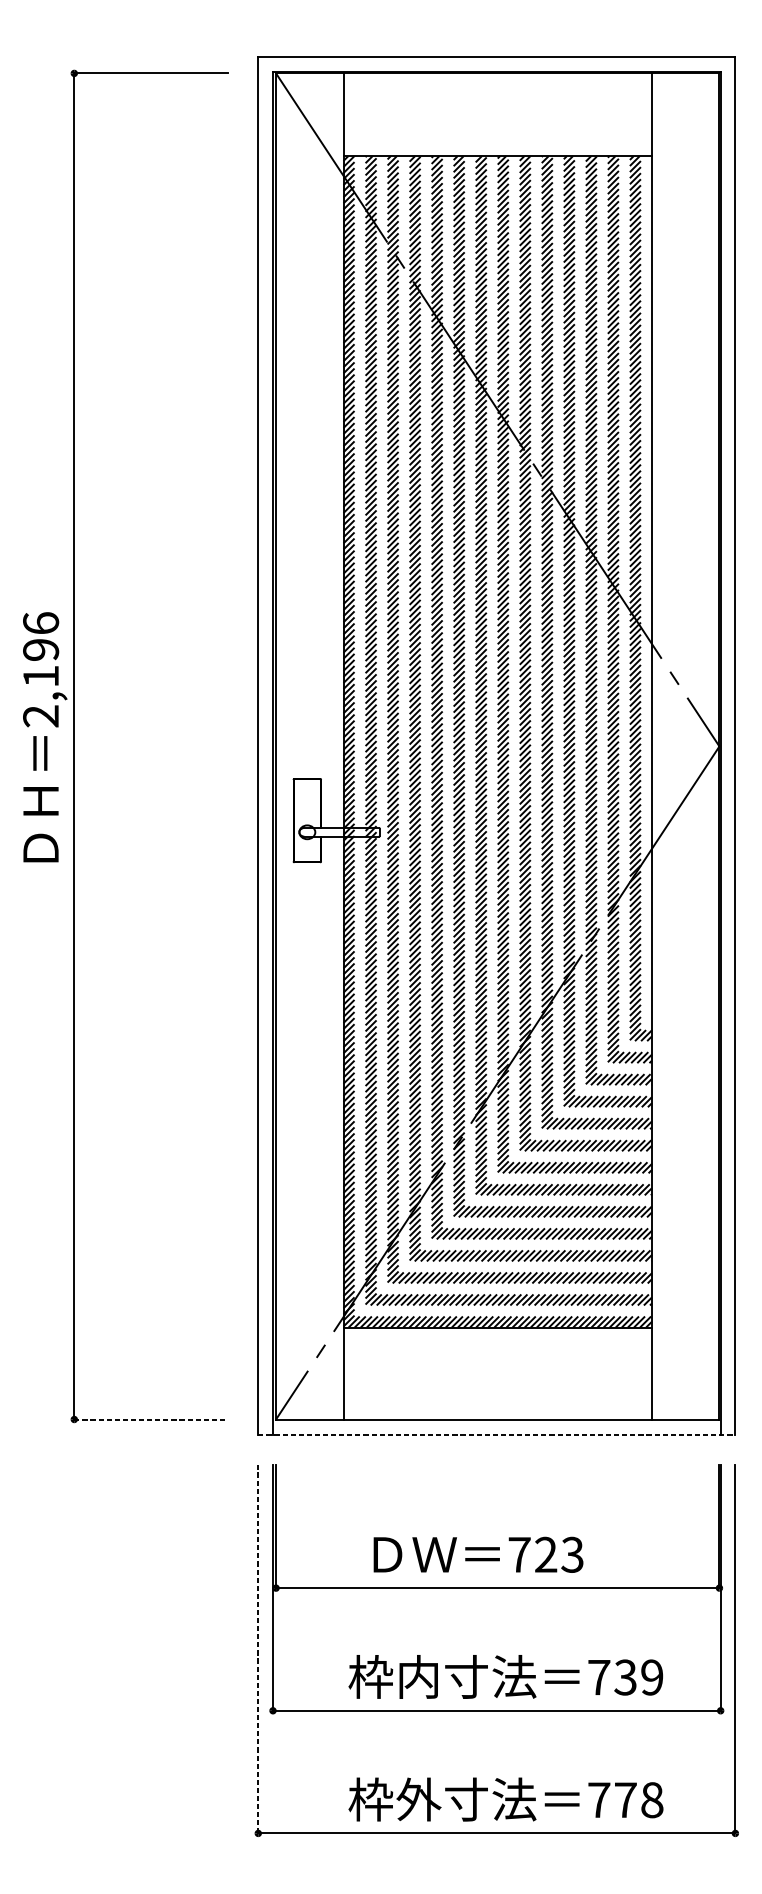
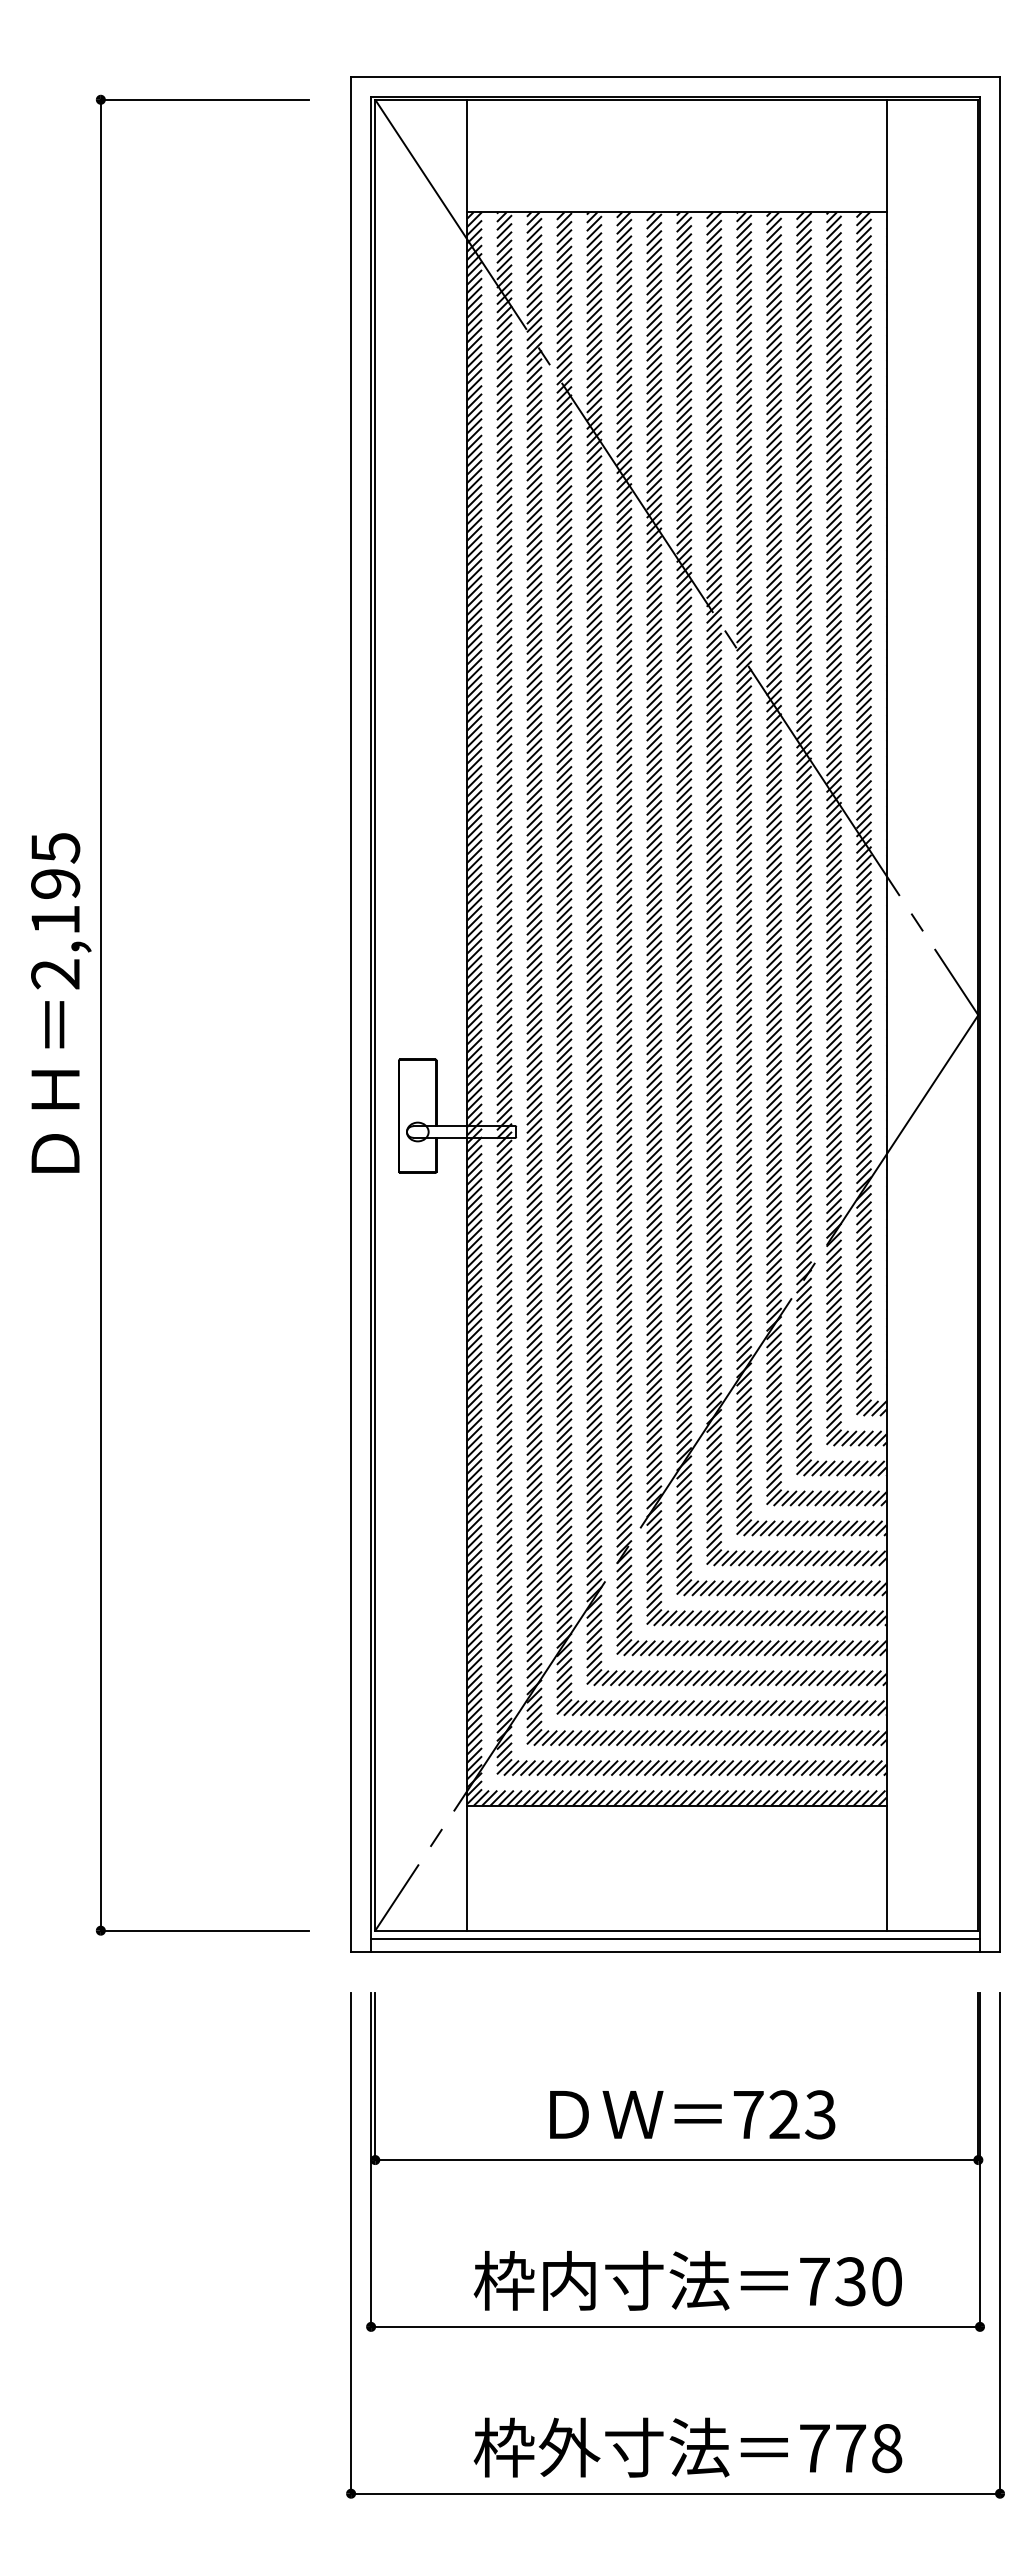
text: (40, 623) -> (55, 847), 2,196 -> 2,195
line: (151, 1419) -> (205, 1930), dashed -> solid
line: (496, 1425) -> (675, 1939), added
line: (497, 1434) -> (676, 1951), dashed -> solid
text: (478, 1554) -> (692, 2114), moved
line: (258, 1648) -> (351, 2242), dashed -> solid
text: (651, 1677) -> (886, 2281), 739 -> 730

